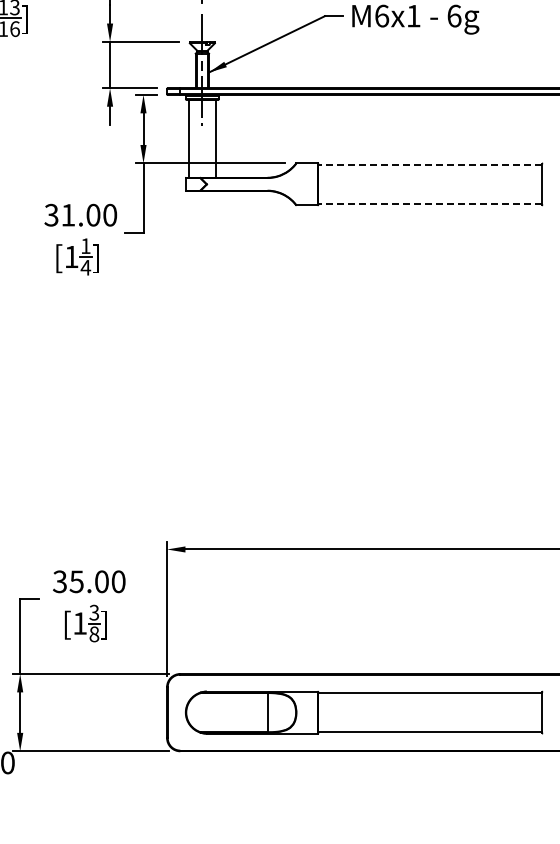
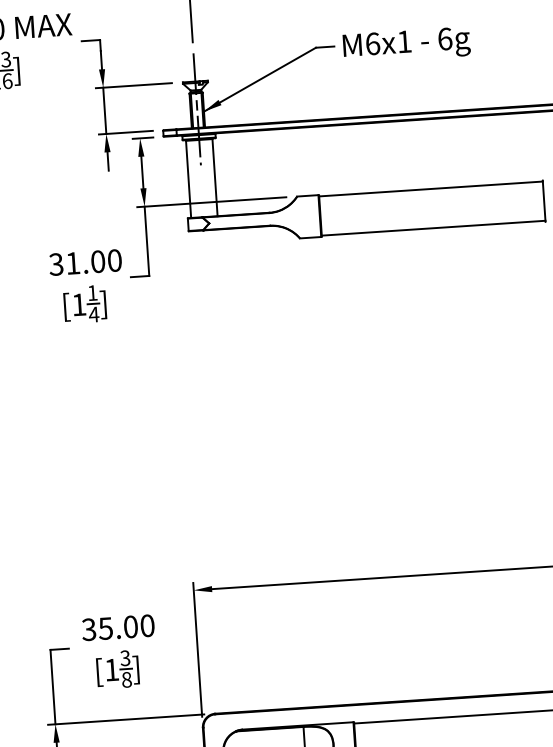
line: (429, 164) -> (430, 188), dashed -> solid
line: (429, 204) -> (432, 228), dashed -> solid

